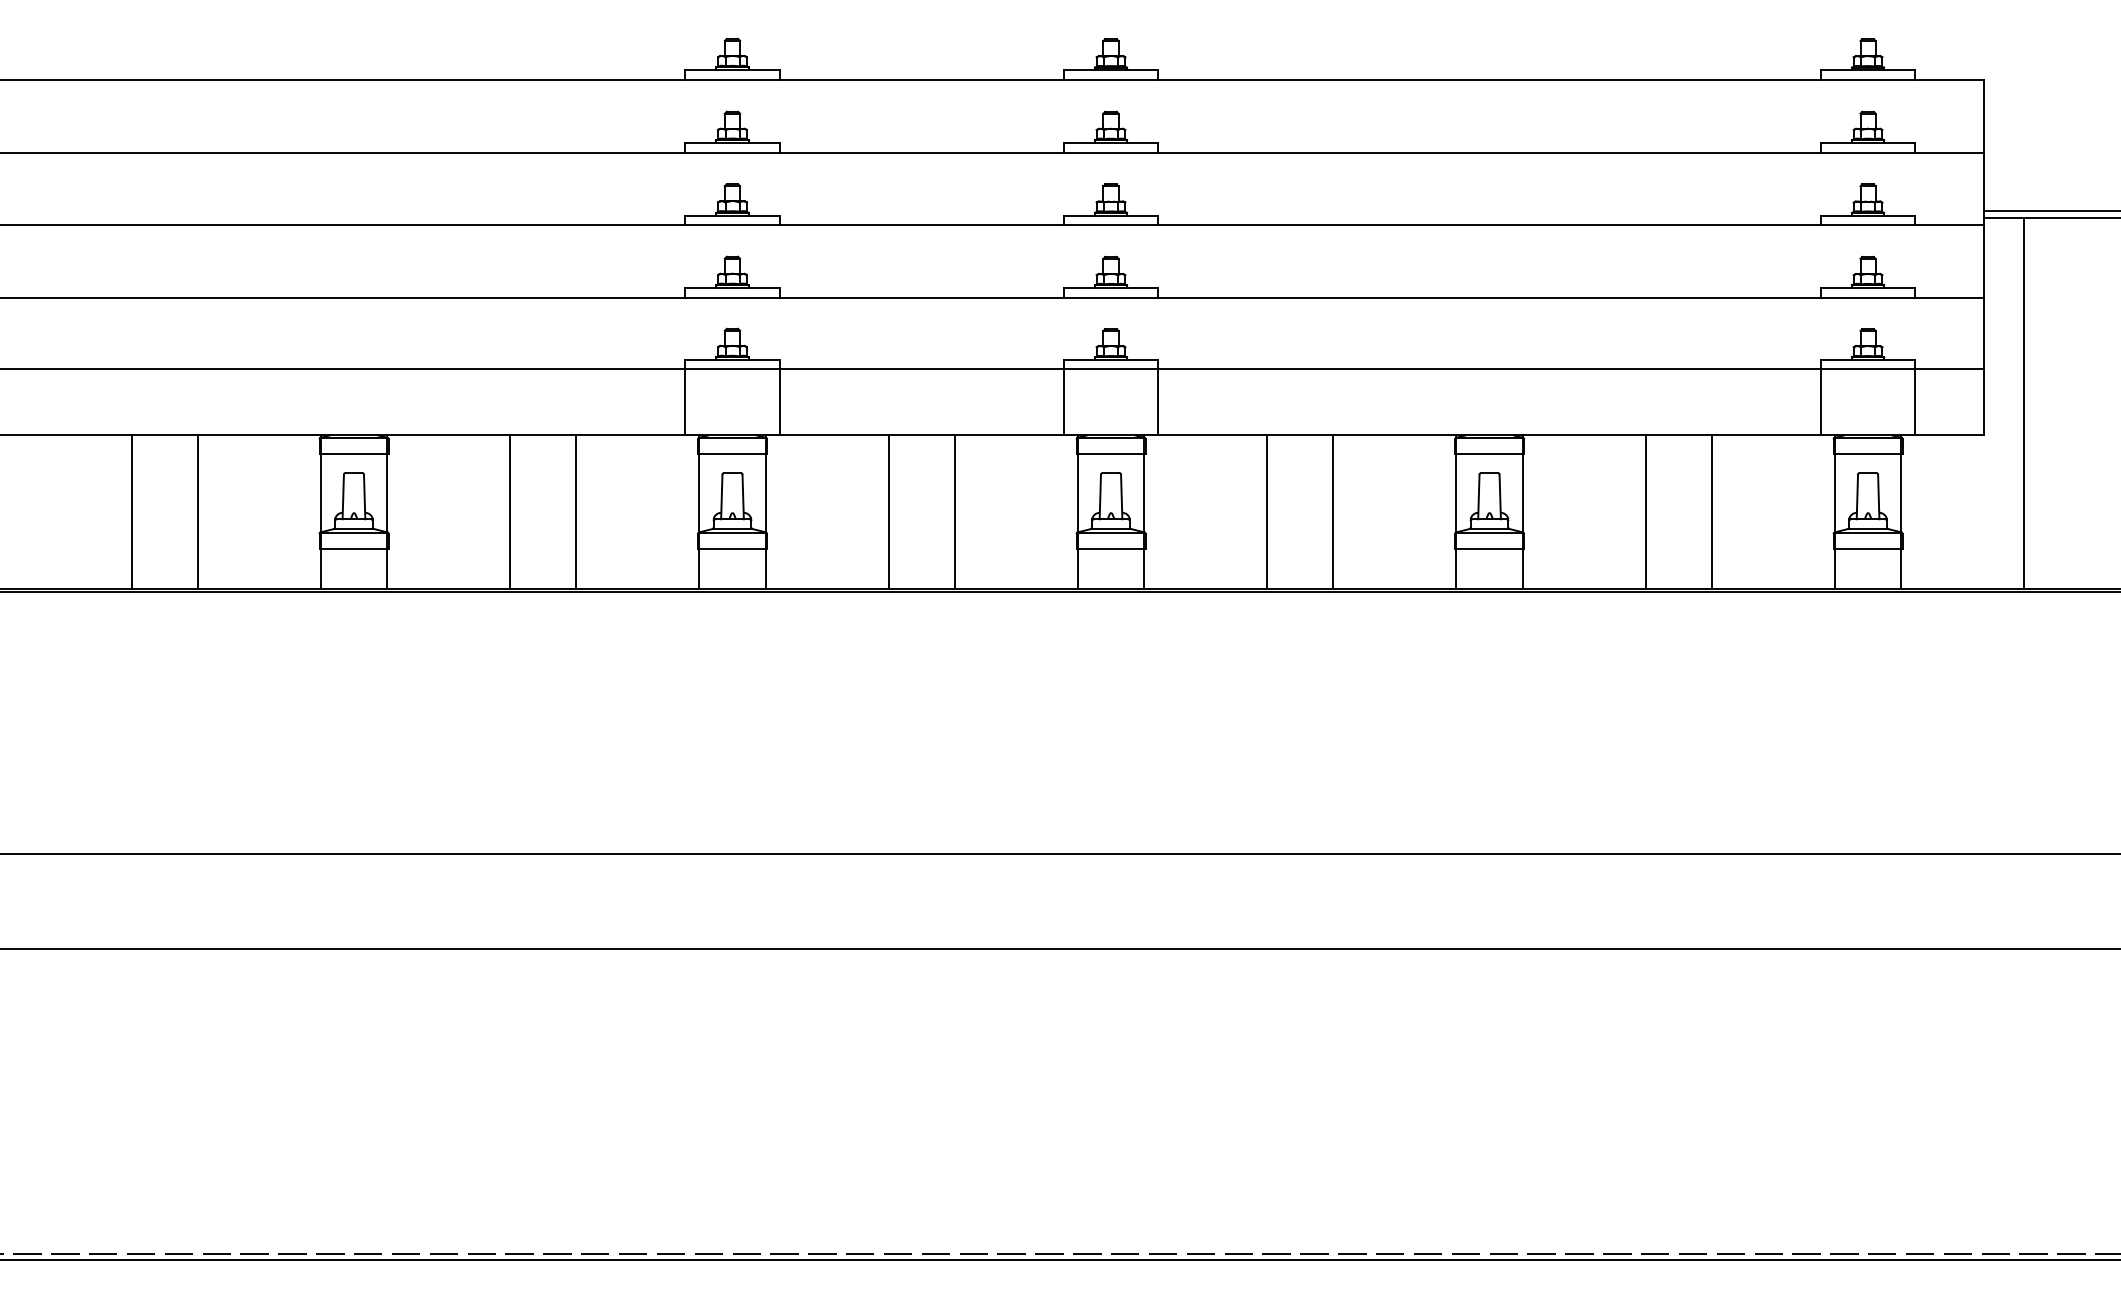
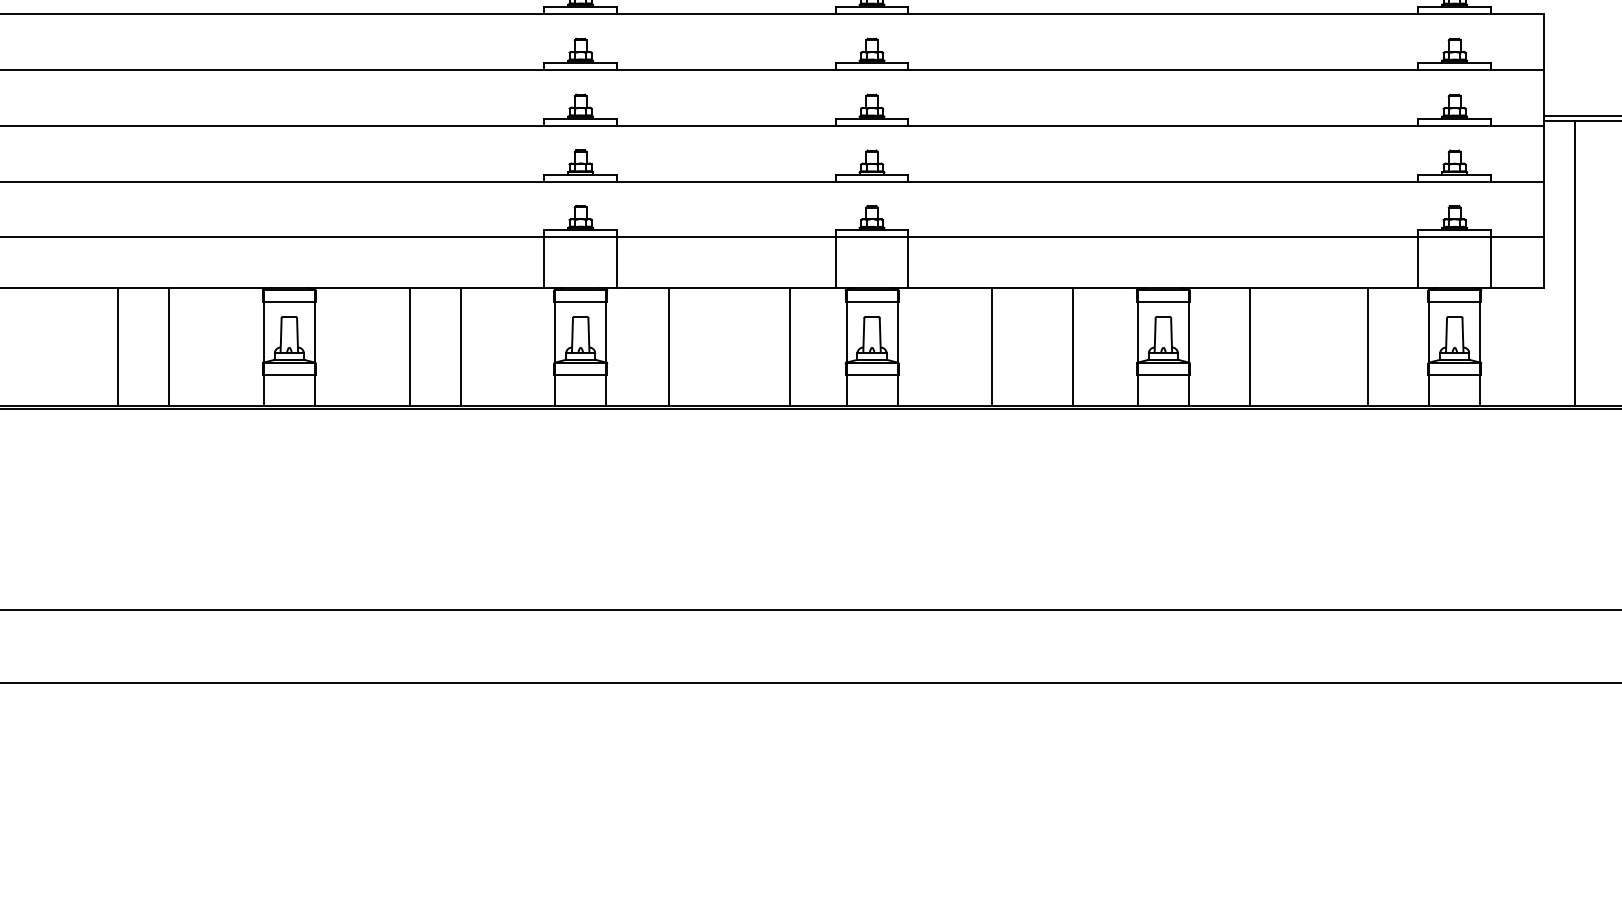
line: (888, 511) -> (668, 346), moved
line: (954, 511) -> (790, 346), moved
line: (1333, 511) -> (1073, 346), moved
line: (1645, 511) -> (1249, 346), moved
line: (1711, 511) -> (1367, 346), moved

